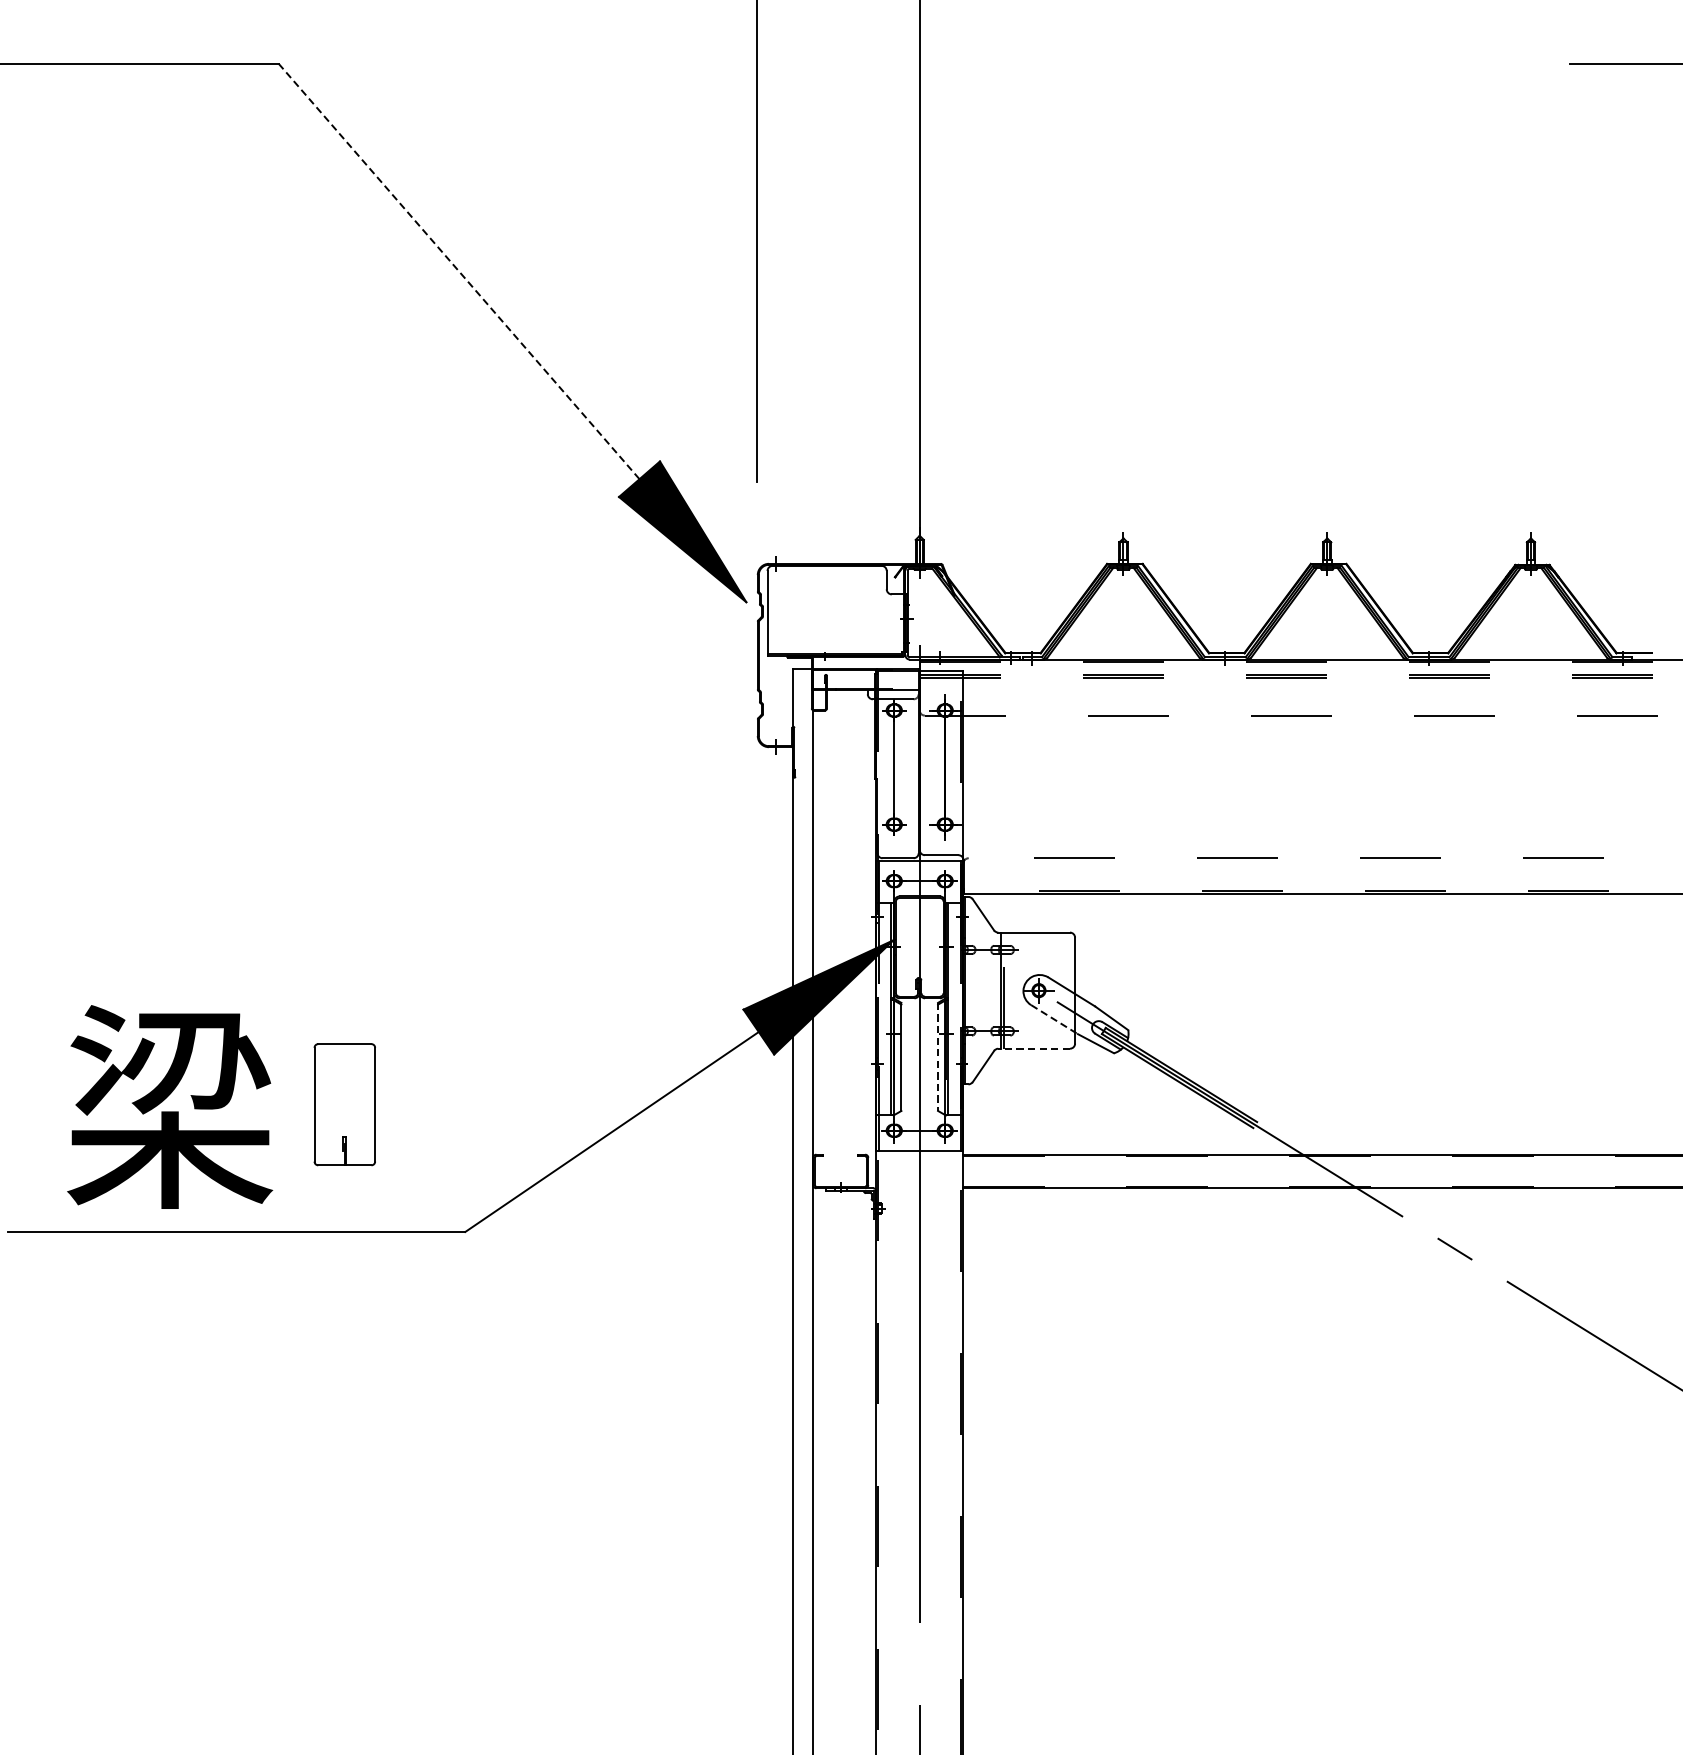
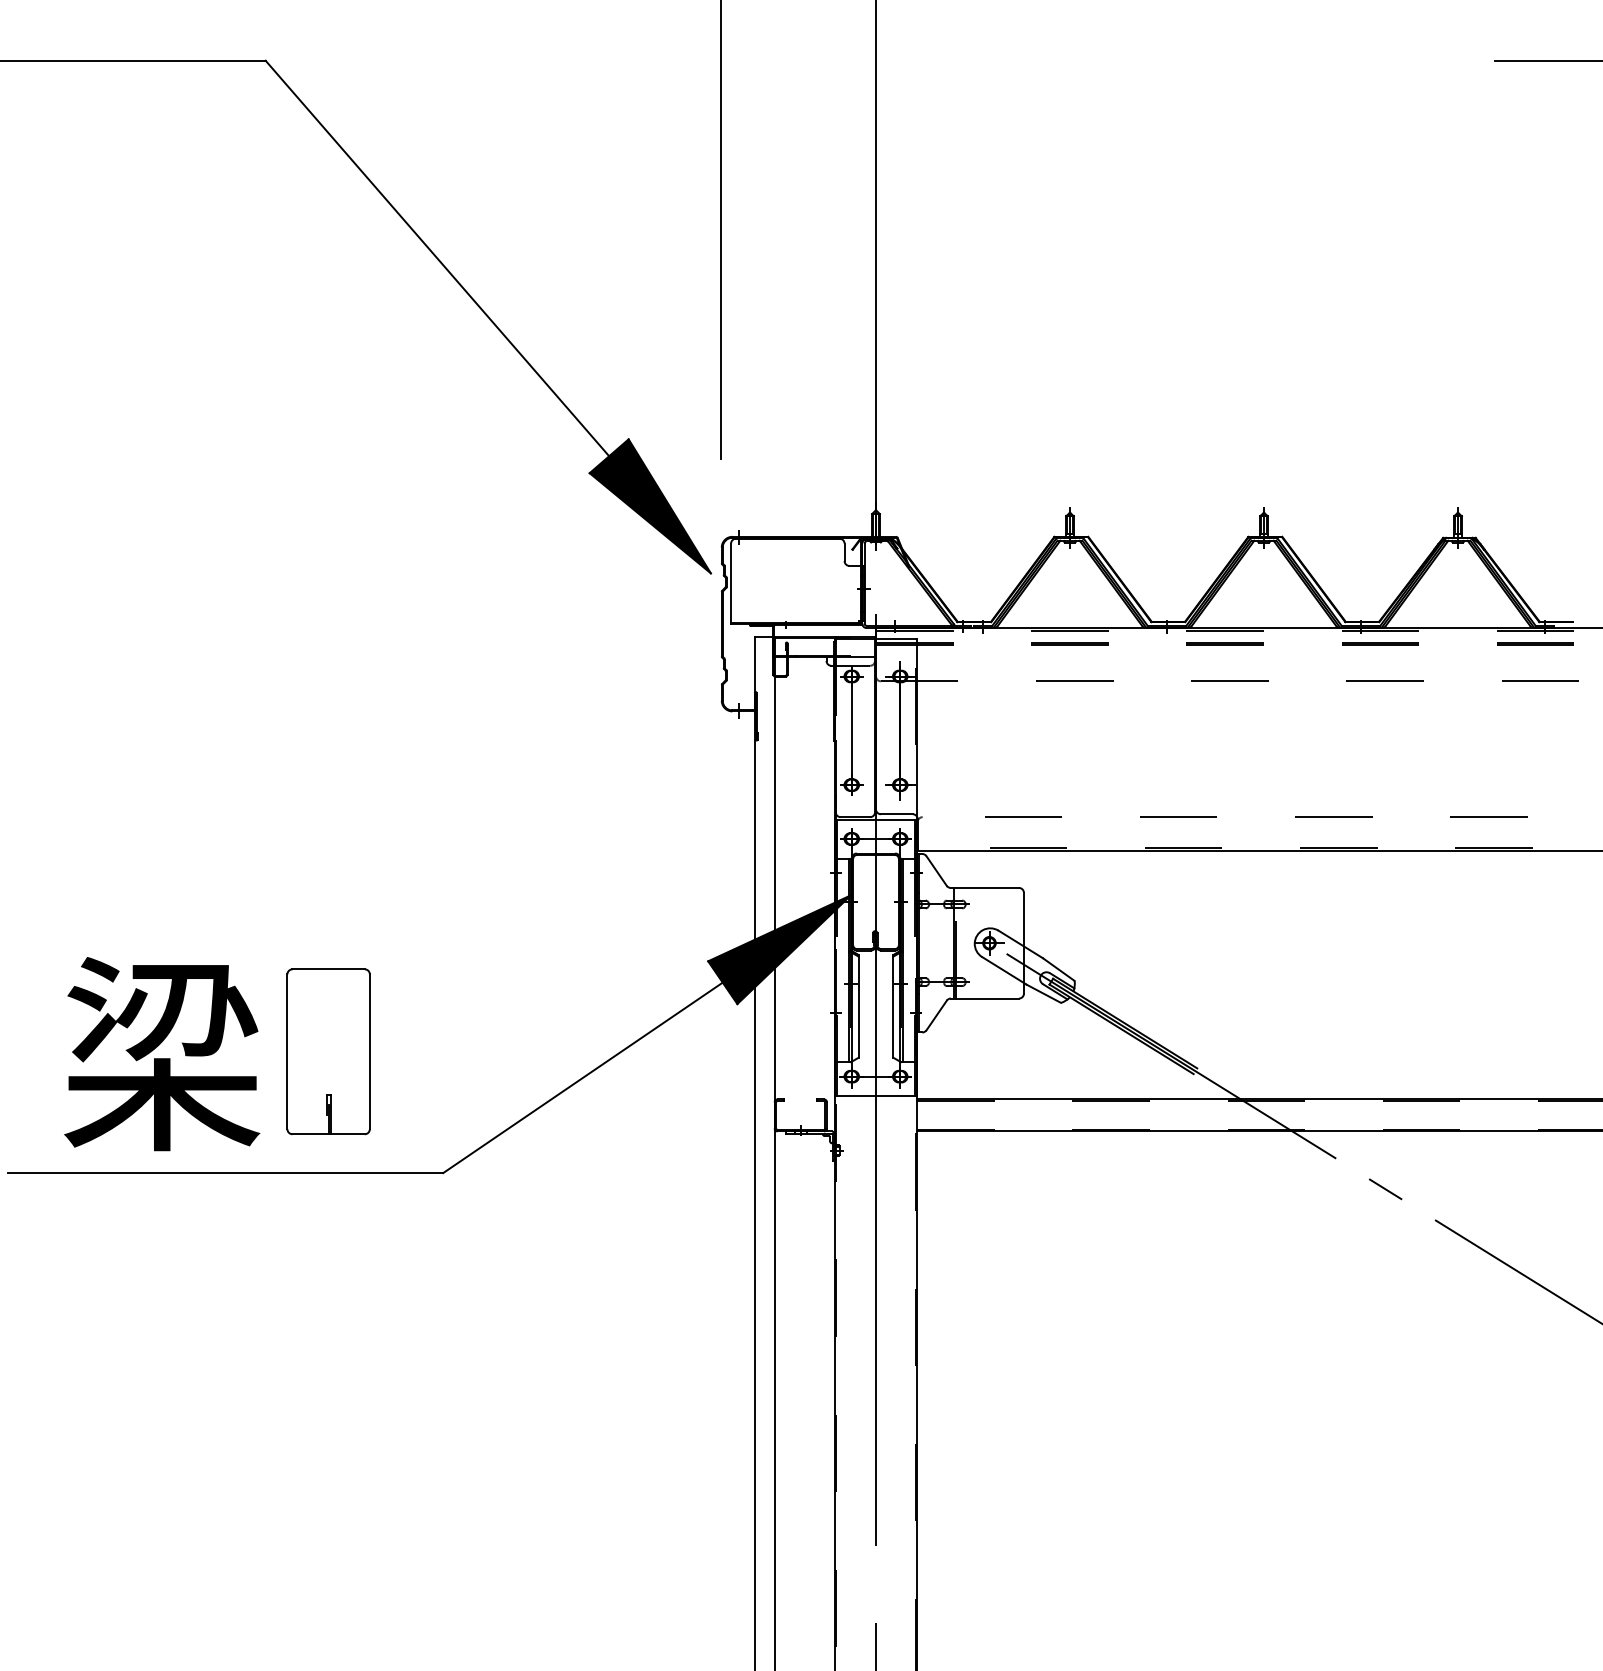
line: (459, 271) -> (437, 258), dashed -> solid
line: (1054, 1020) -> (1004, 971), dashed -> solid
line: (1033, 1048) -> (984, 998), dashed -> solid
line: (938, 1057) -> (893, 1006), dashed -> solid
part: (344, 1104) -> (328, 1051), size x1.43

